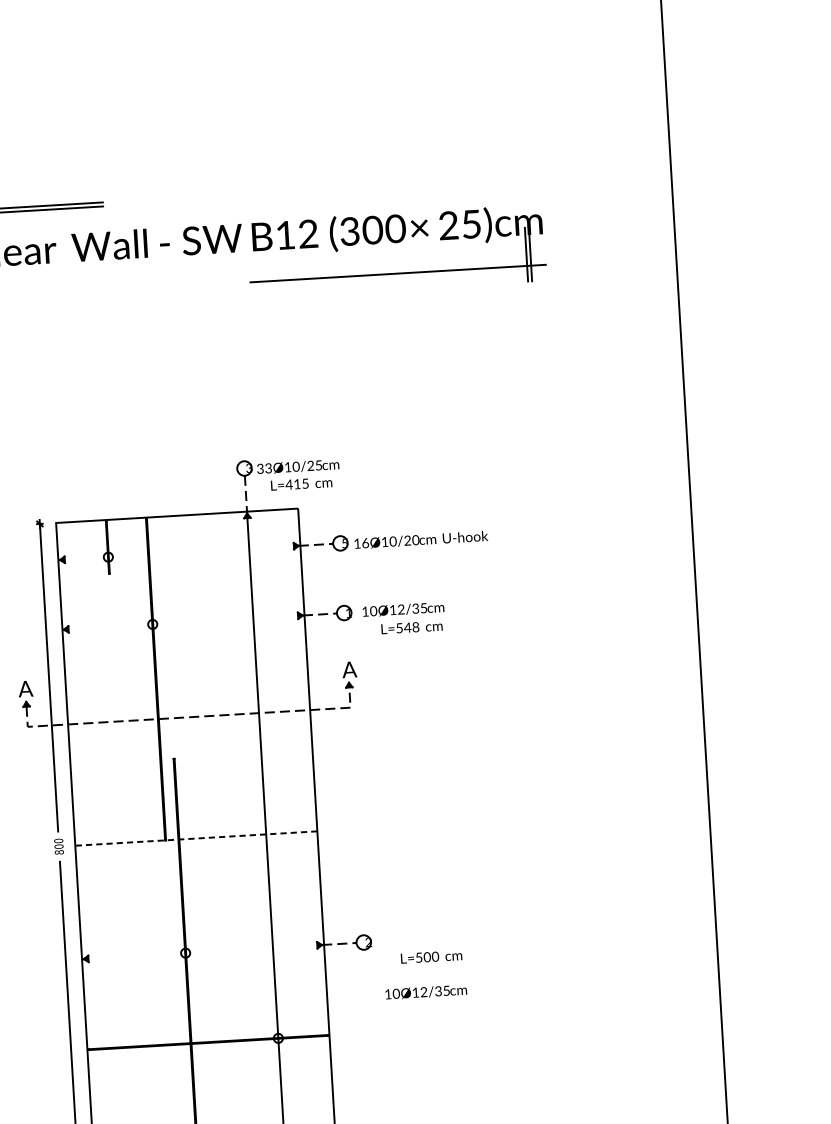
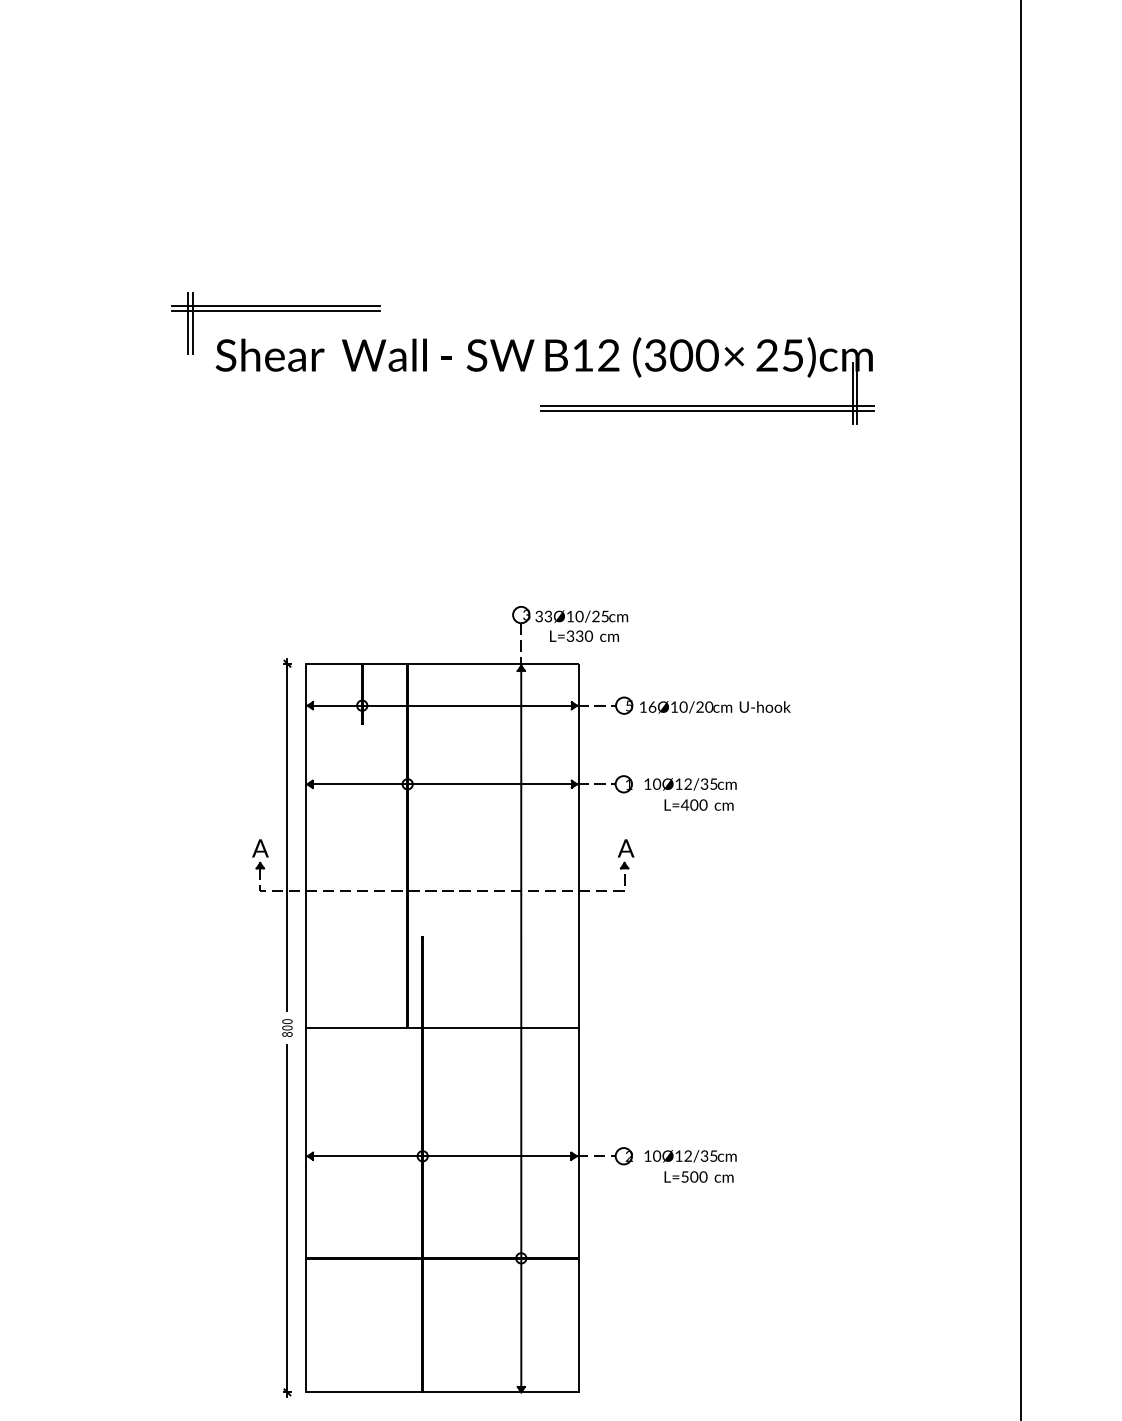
line: (397, 277) -> (706, 410), added
text: (297, 483) -> (579, 635), L=415 -> L=330
line: (179, 552) -> (442, 705), added
line: (182, 622) -> (441, 784), added
text: (407, 627) -> (693, 804), L=548 -> L=400
line: (196, 838) -> (442, 1028), dashed -> solid
line: (203, 952) -> (442, 1156), added
text: (426, 992) -> (690, 1156), moved

